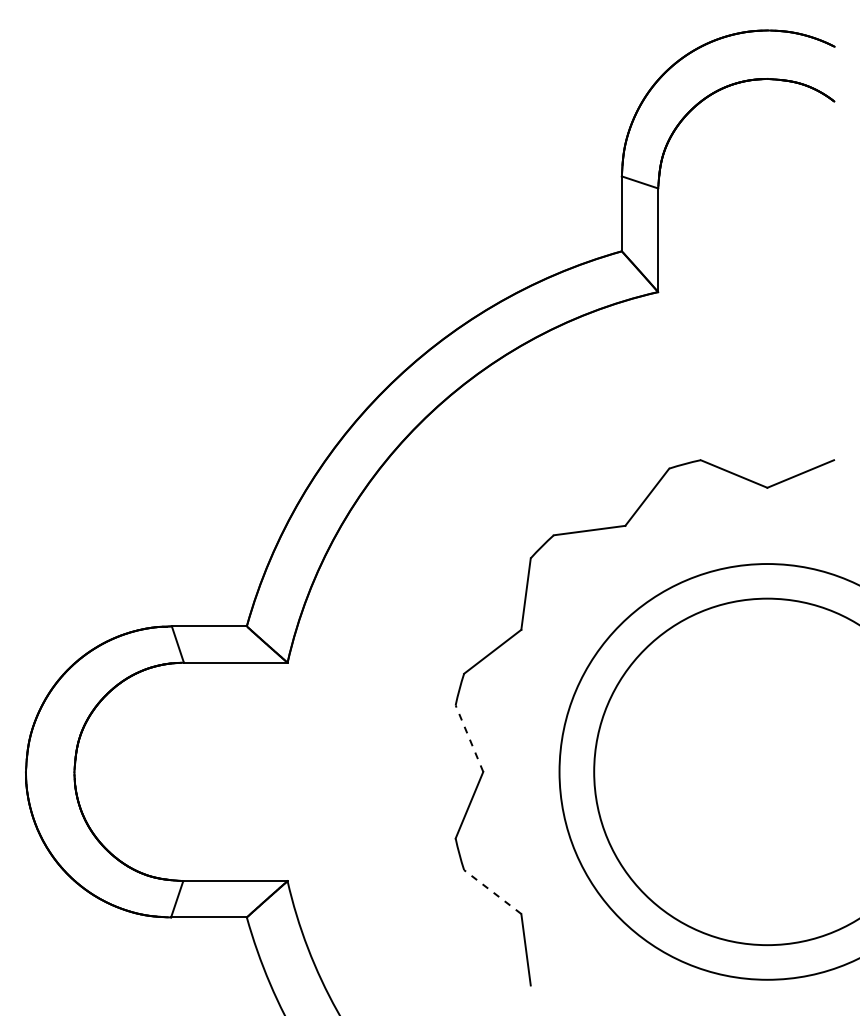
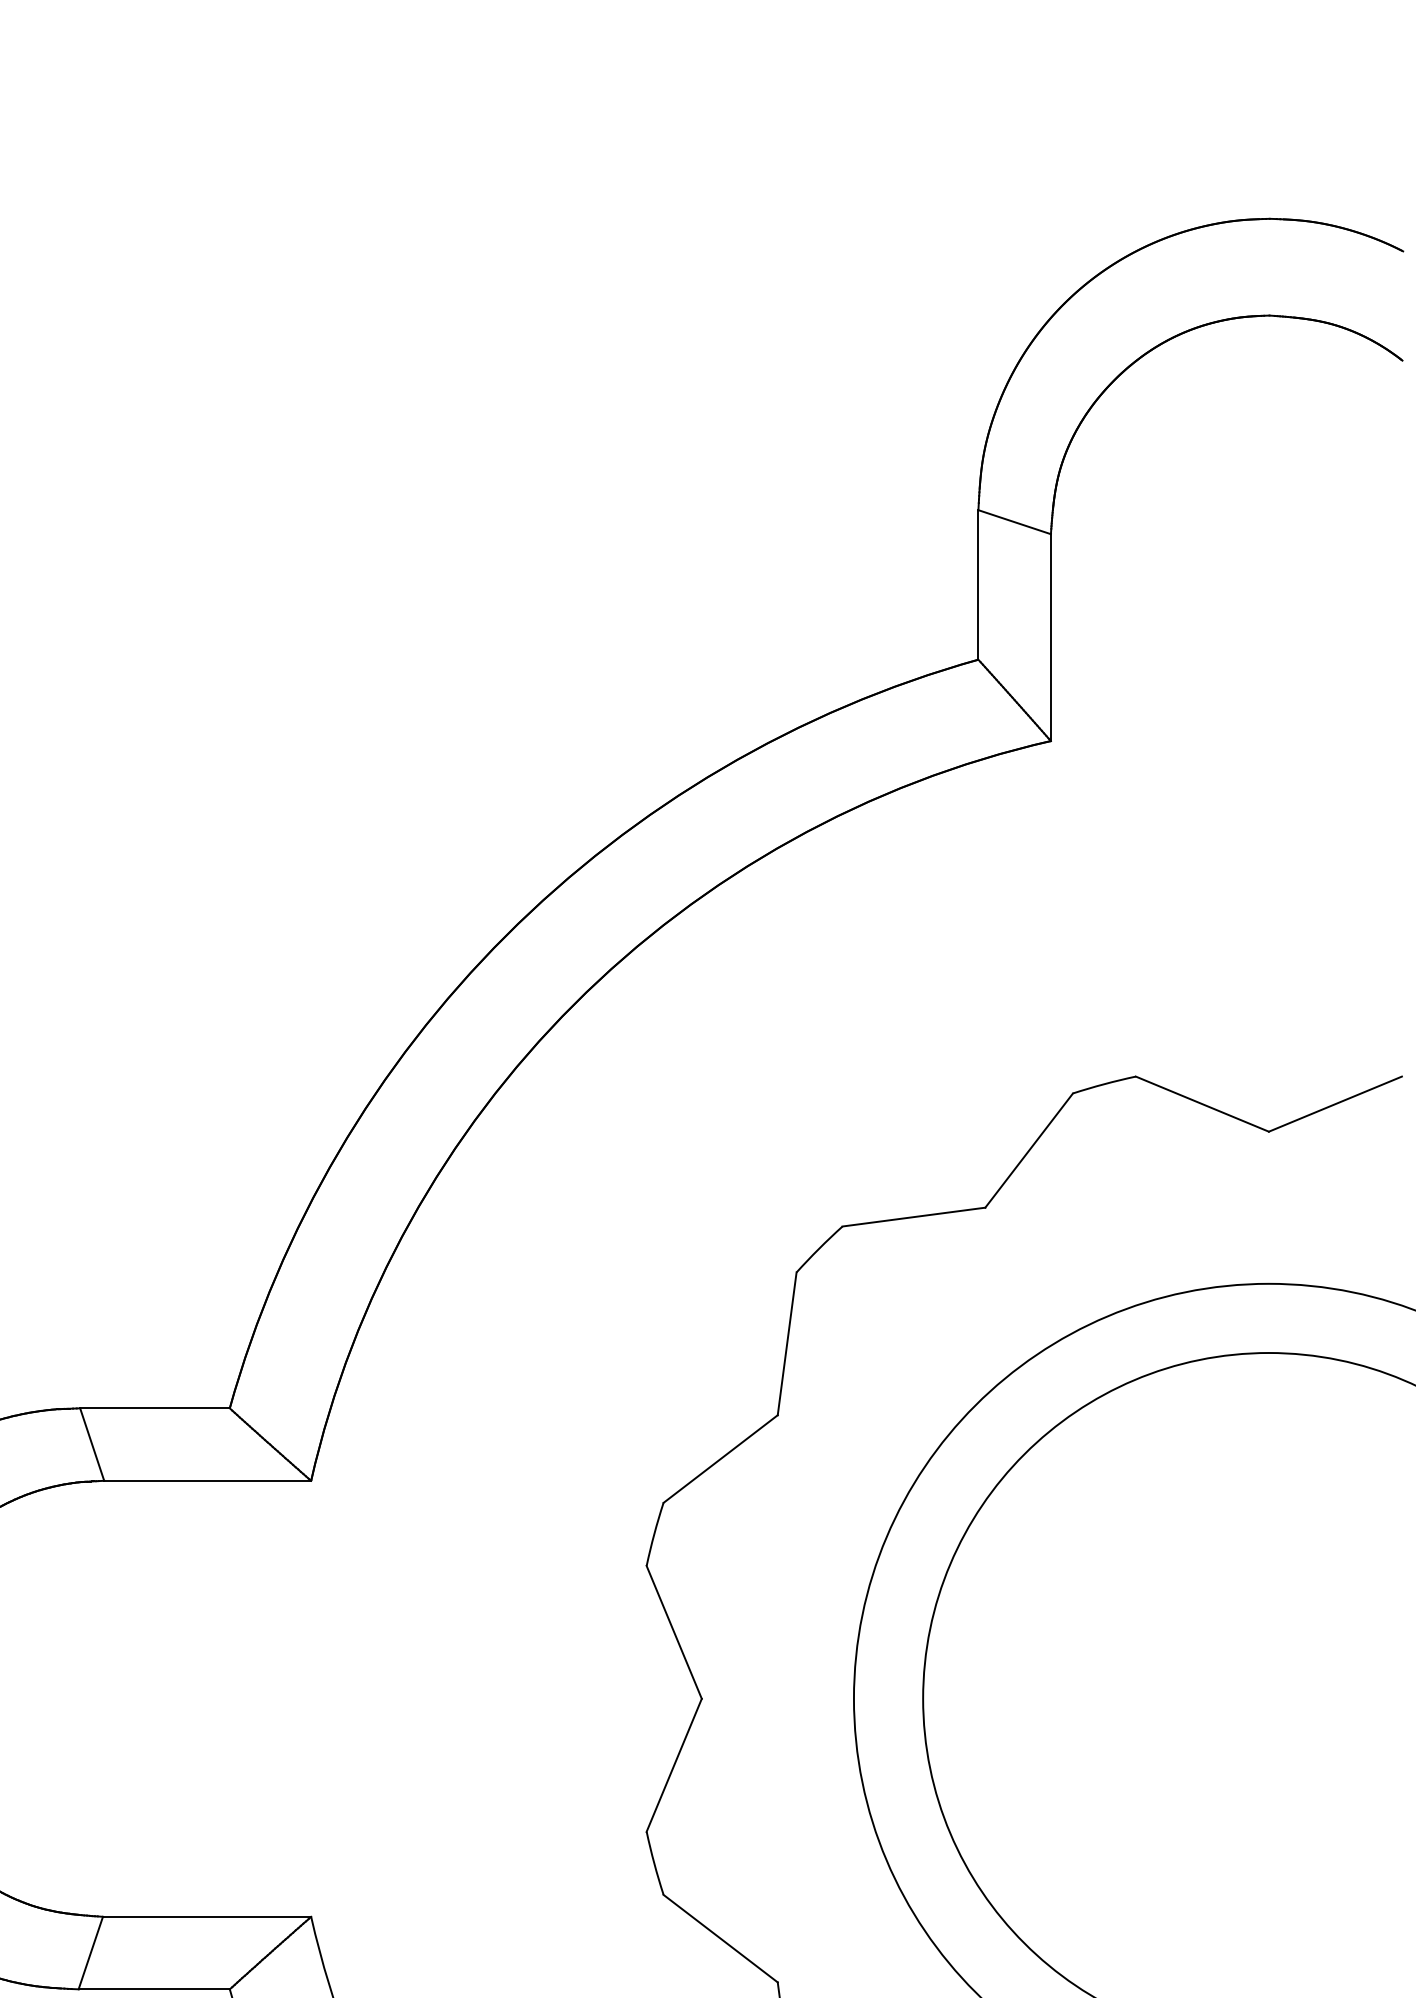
line: (469, 738) -> (674, 1632), dashed -> solid
line: (492, 891) -> (720, 1937), dashed -> solid

